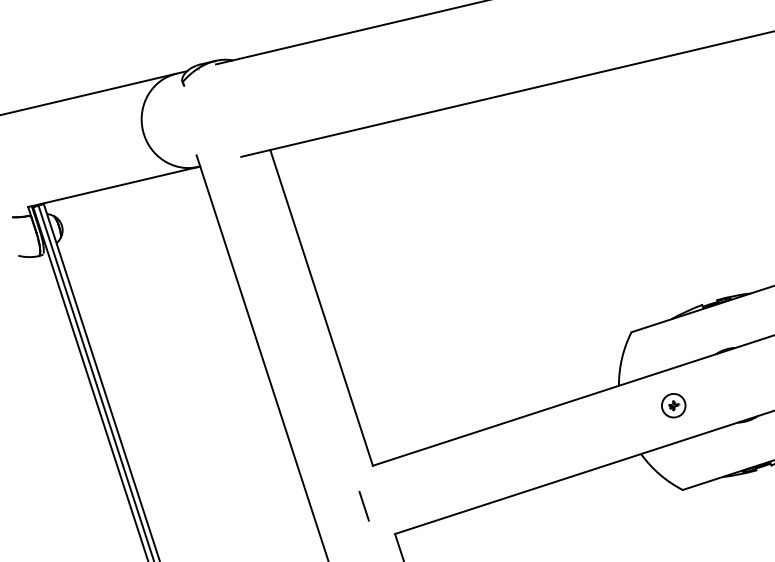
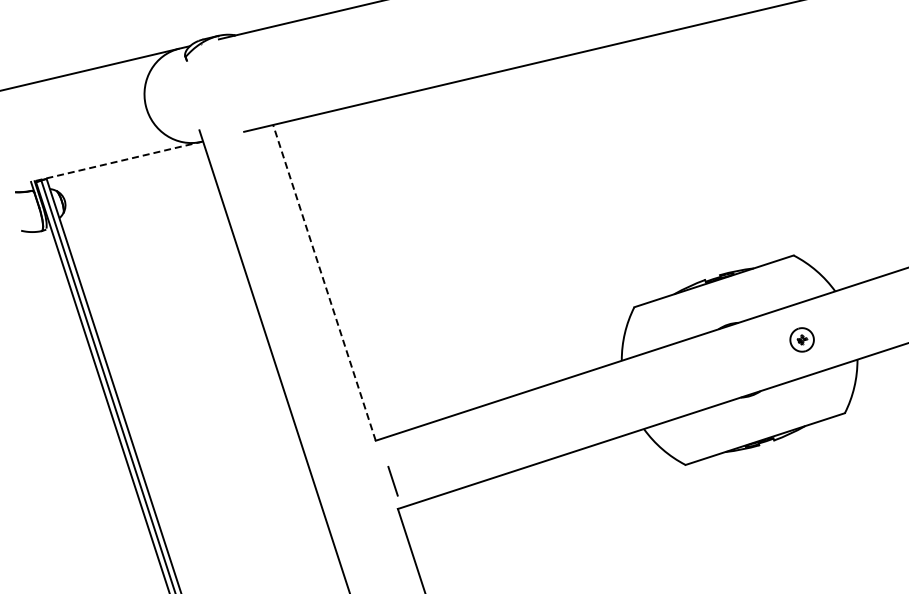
line: (113, 186) -> (116, 161), solid -> dashed
line: (321, 307) -> (324, 282), solid -> dashed
part: (673, 405) -> (676, 380), removed
line: (363, 506) -> (392, 481), moved

